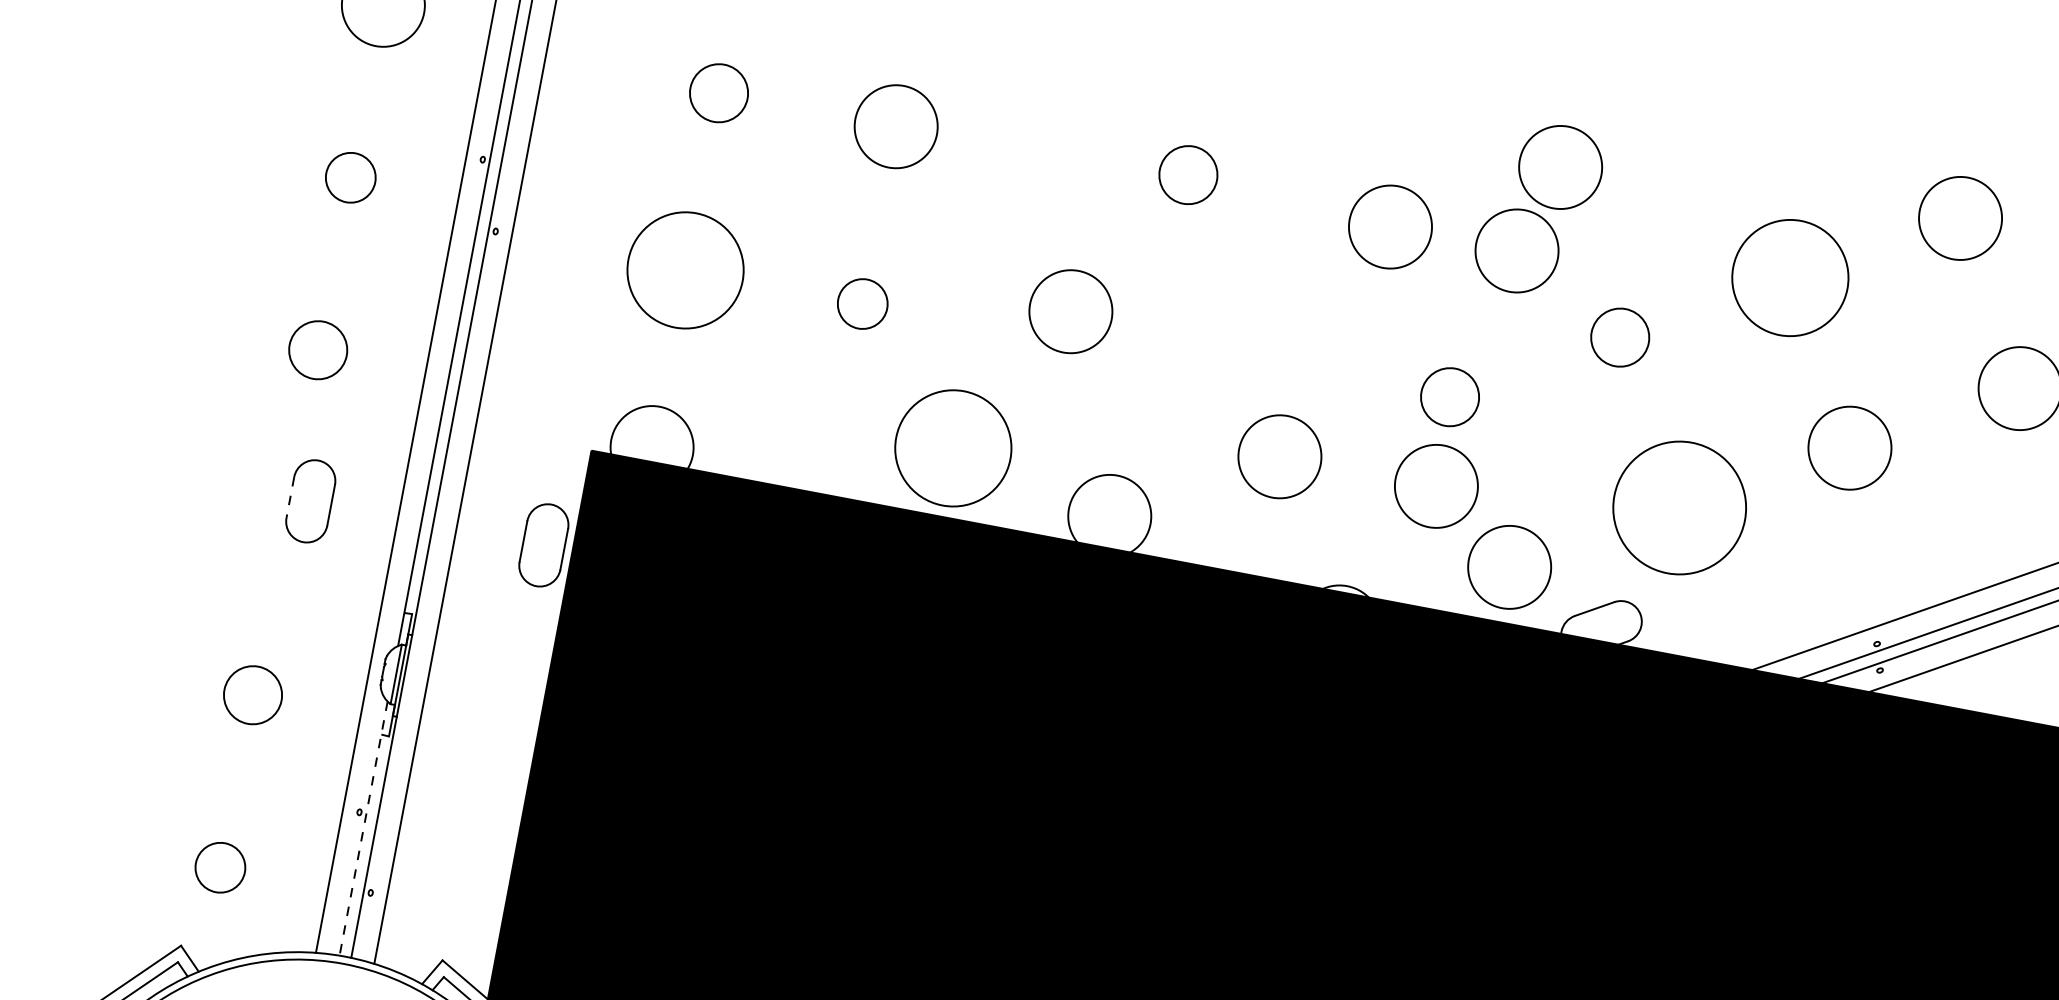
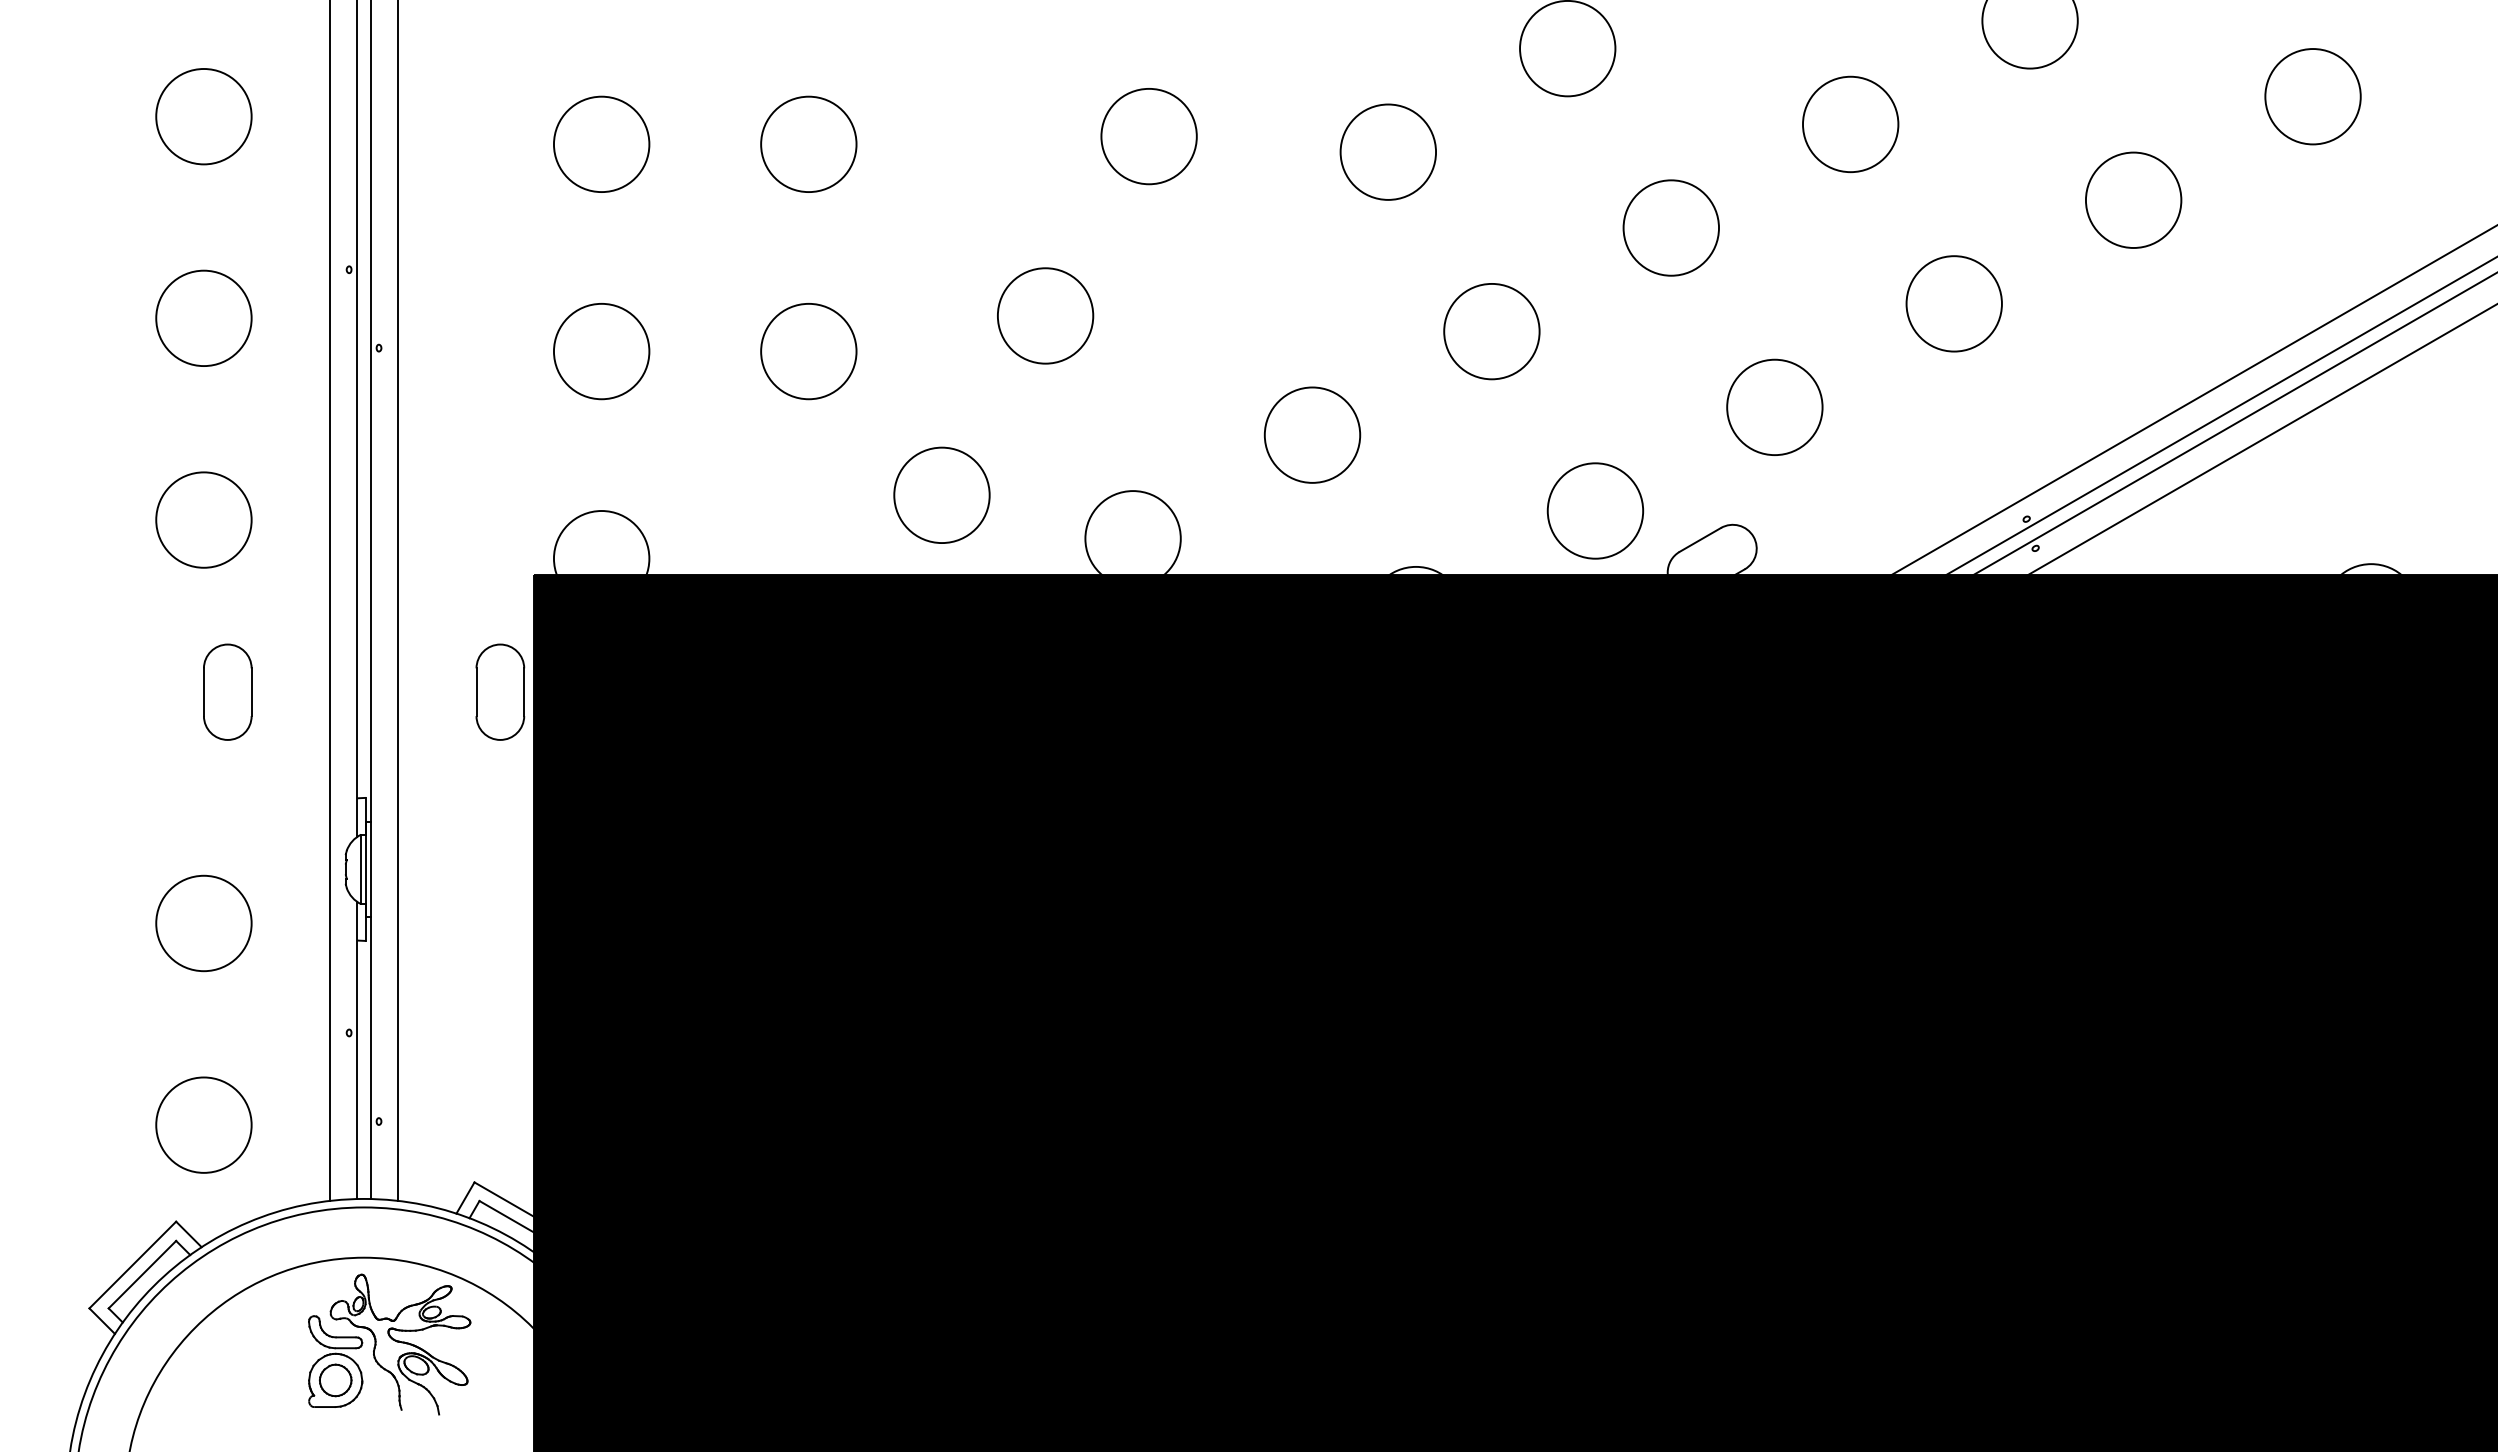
circle: (718, 93) -> (601, 144), size x1.43
circle: (1187, 174) -> (1148, 136), size x1.43
circle: (350, 177) -> (203, 318), size x1.67
circle: (1516, 250) -> (1535, 151), removed
circle: (685, 270) -> (601, 351), size x0.71
circle: (1790, 278) -> (1850, 124), size x0.71
circle: (862, 303) -> (808, 351), size x1.67
circle: (1620, 337) -> (1671, 227), size x1.43
circle: (317, 349) -> (203, 519), size x1.43
circle: (1449, 397) -> (1491, 331), size x1.43
circle: (952, 448) -> (941, 495), size x0.71
circle: (1436, 485) -> (1495, 434), removed
line: (289, 497) -> (203, 692), dashed -> solid
circle: (1679, 506) -> (1774, 406), size x0.62
circle: (252, 695) -> (203, 923), size x1.43
line: (363, 828) -> (357, 1050), dashed -> solid
circle: (220, 867) -> (203, 1124), size x1.67

